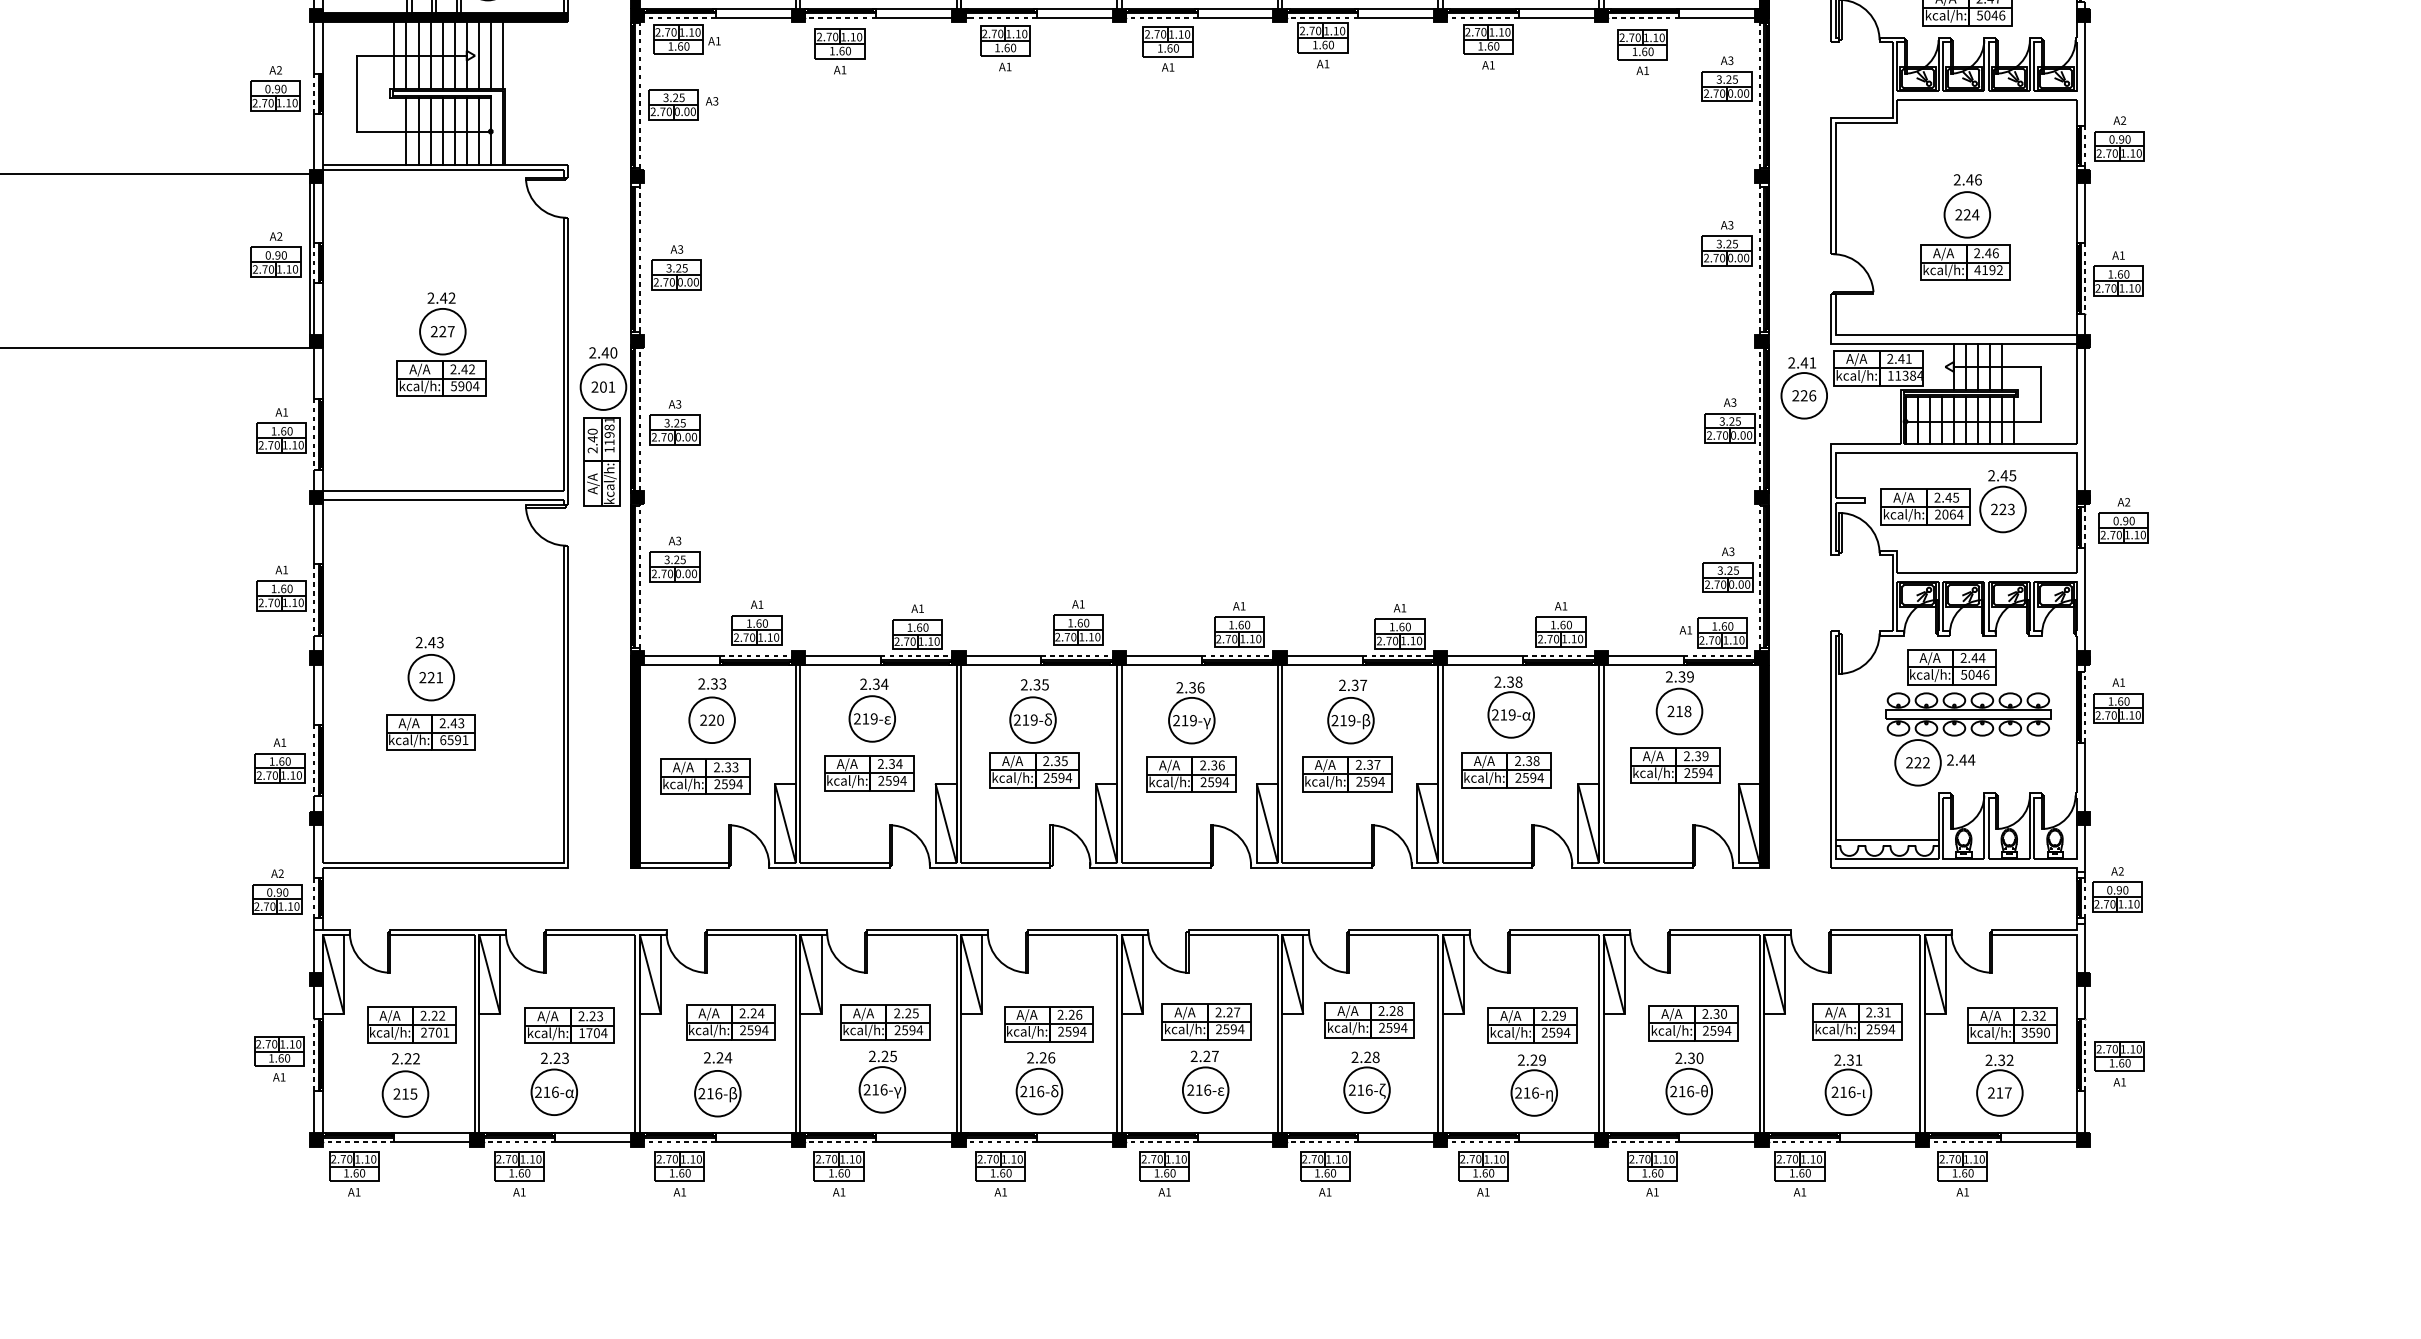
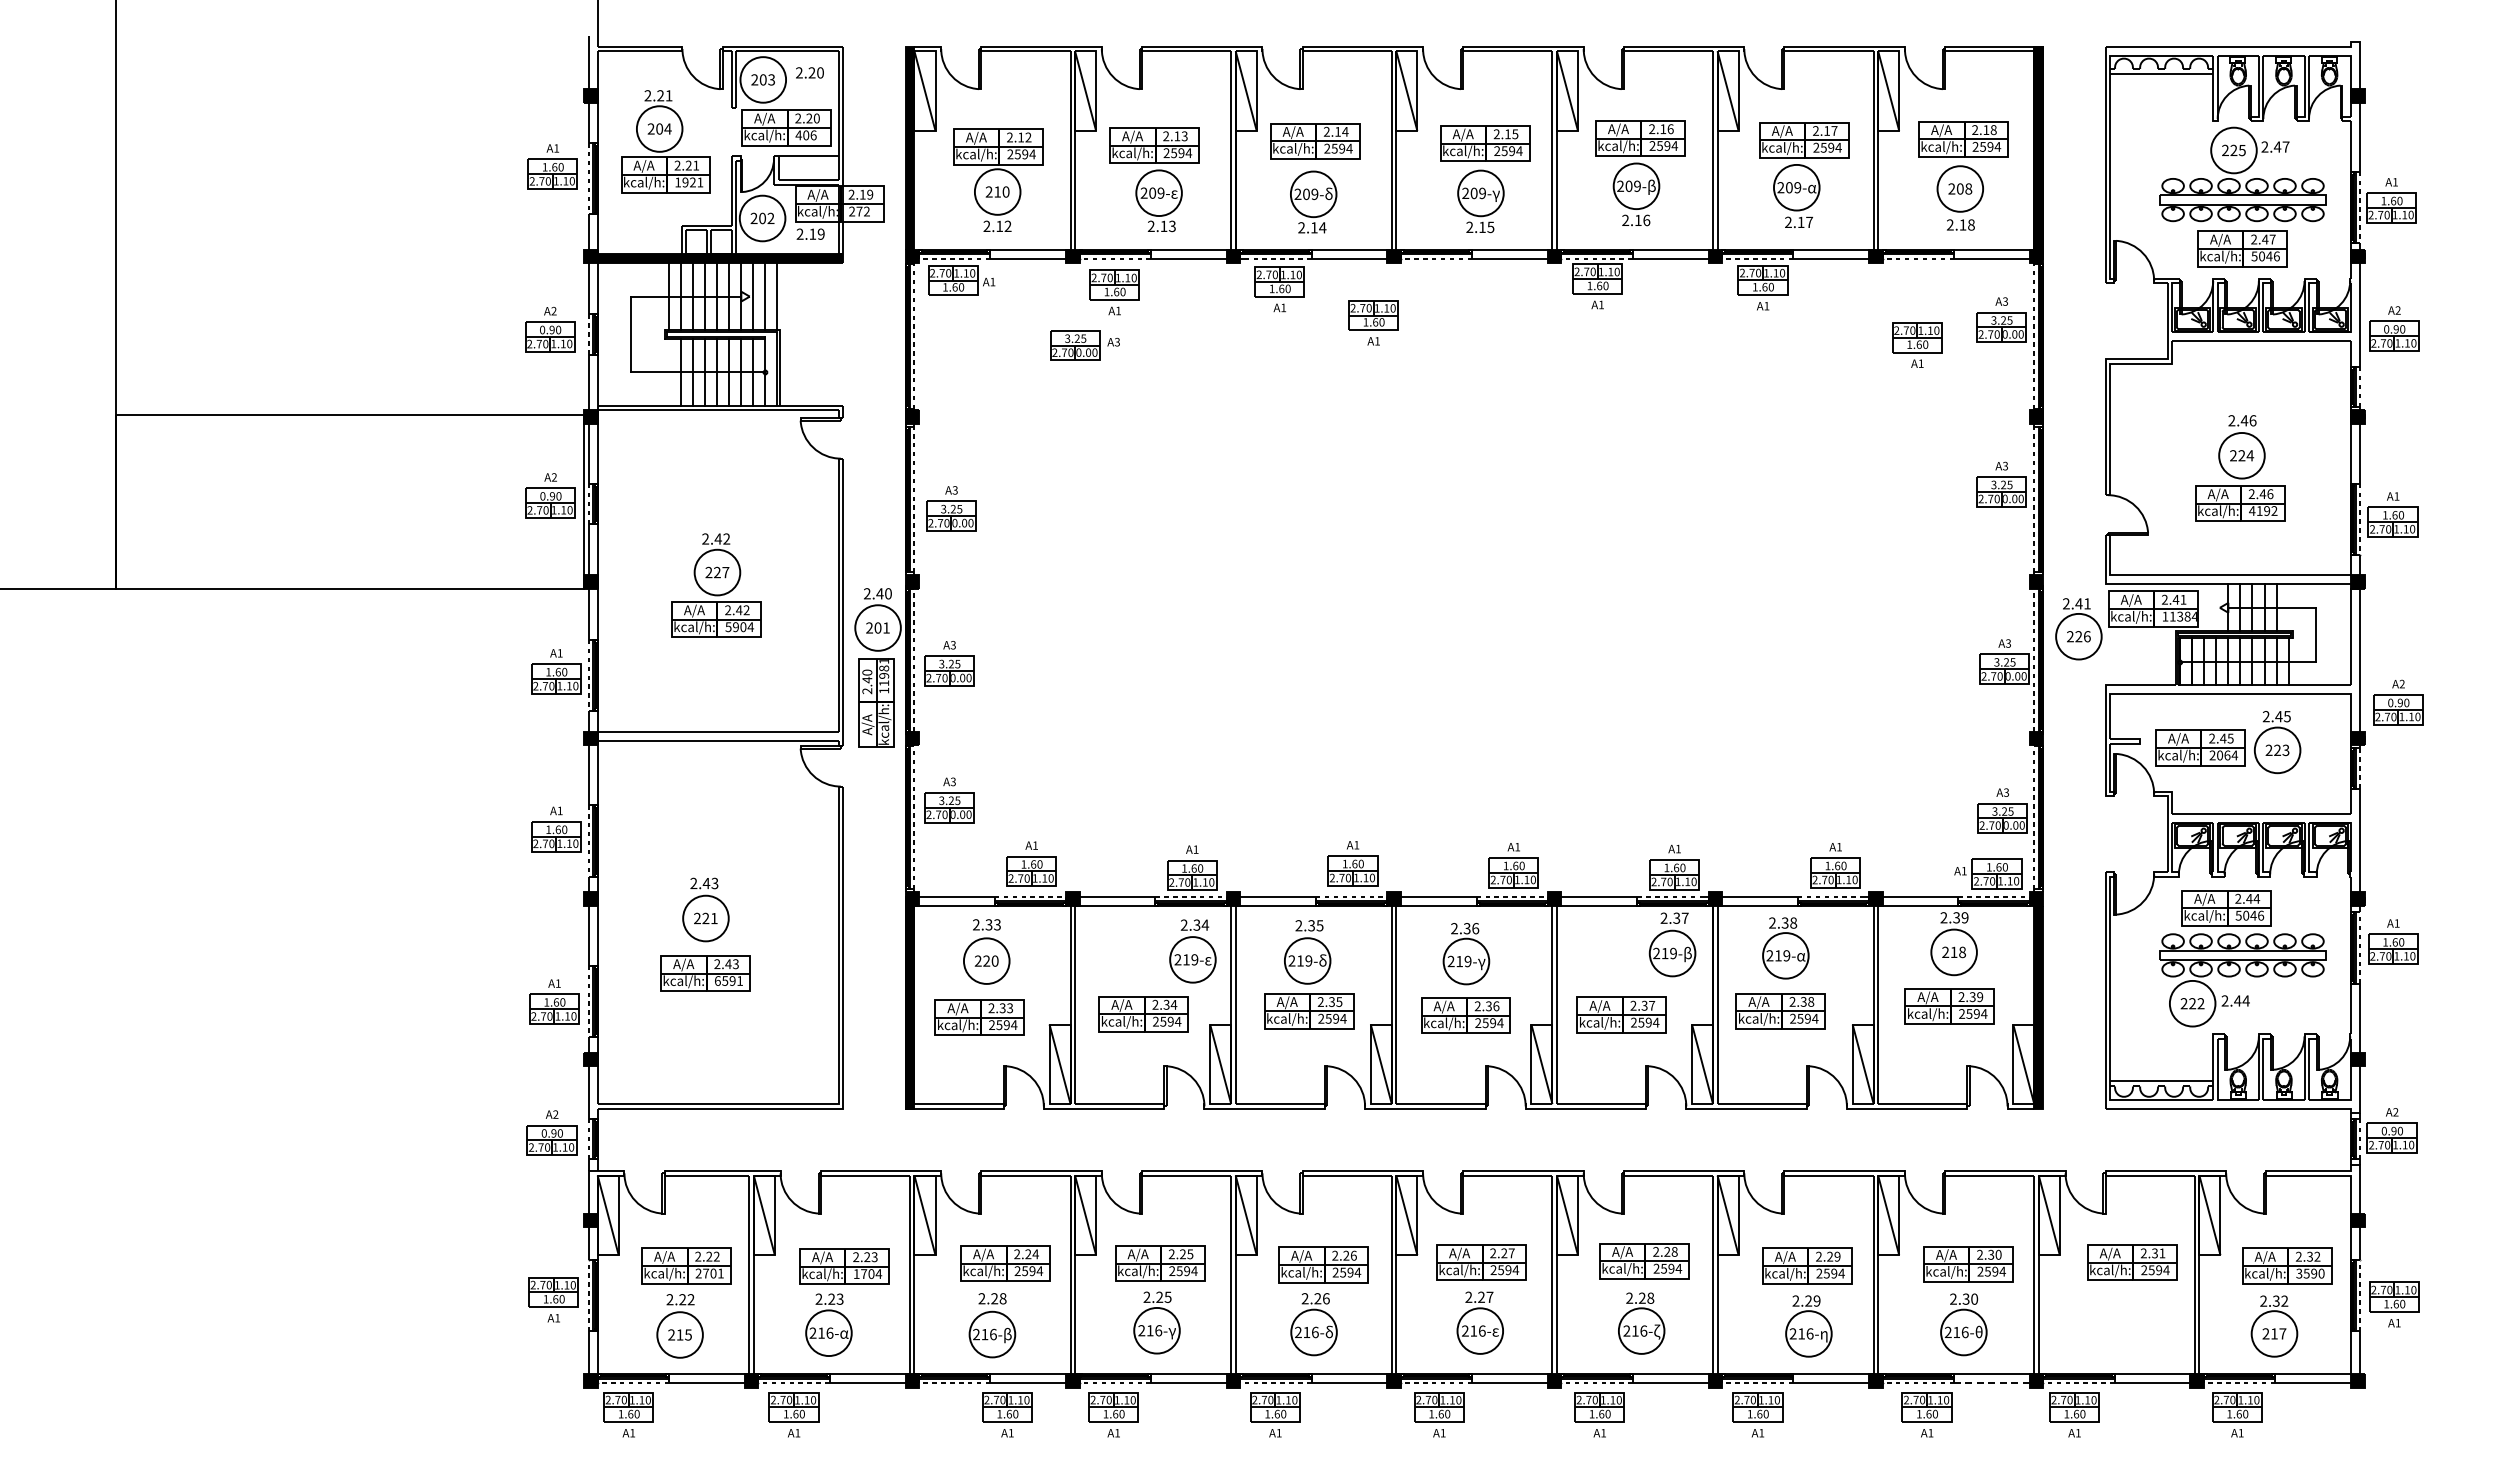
part: (1167, 48) -> (1373, 322), moved
part: (1642, 51) -> (1917, 344), moved
part: (682, 104) -> (1084, 345), moved
part: (2119, 138) -> (2394, 328), moved
part: (2123, 520) -> (2398, 702), moved
part: (871, 710) -> (1192, 951), moved
part: (1350, 711) -> (1672, 944), moved
text: (727, 1057) -> (1002, 1298), 2.24 -> 2.28
part: (1847, 1084) -> (2122, 1325), removed
line: (1719, 1142) -> (1994, 1383), solid -> dashed
part: (679, 1173) -> (1007, 1414), moved

